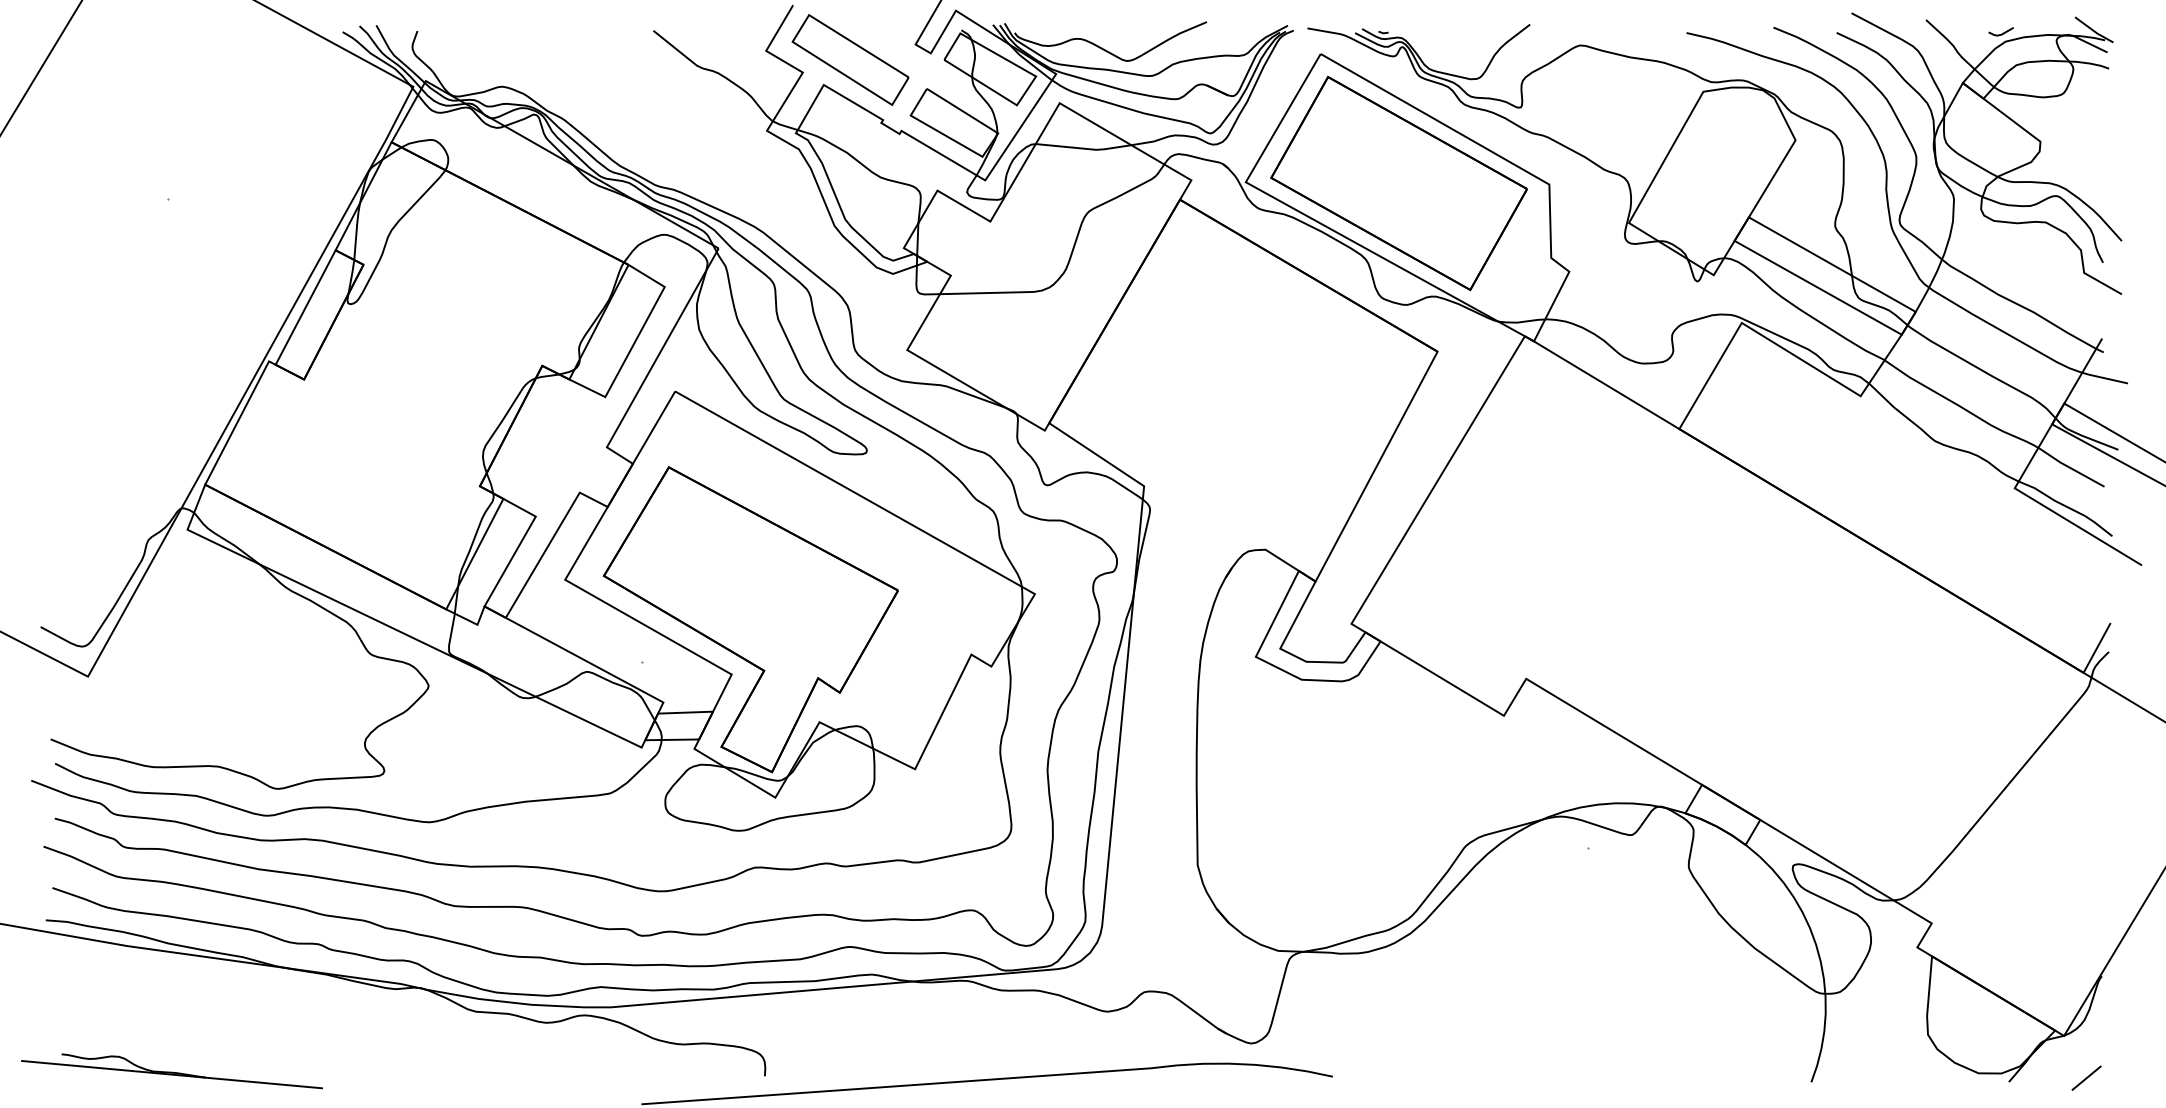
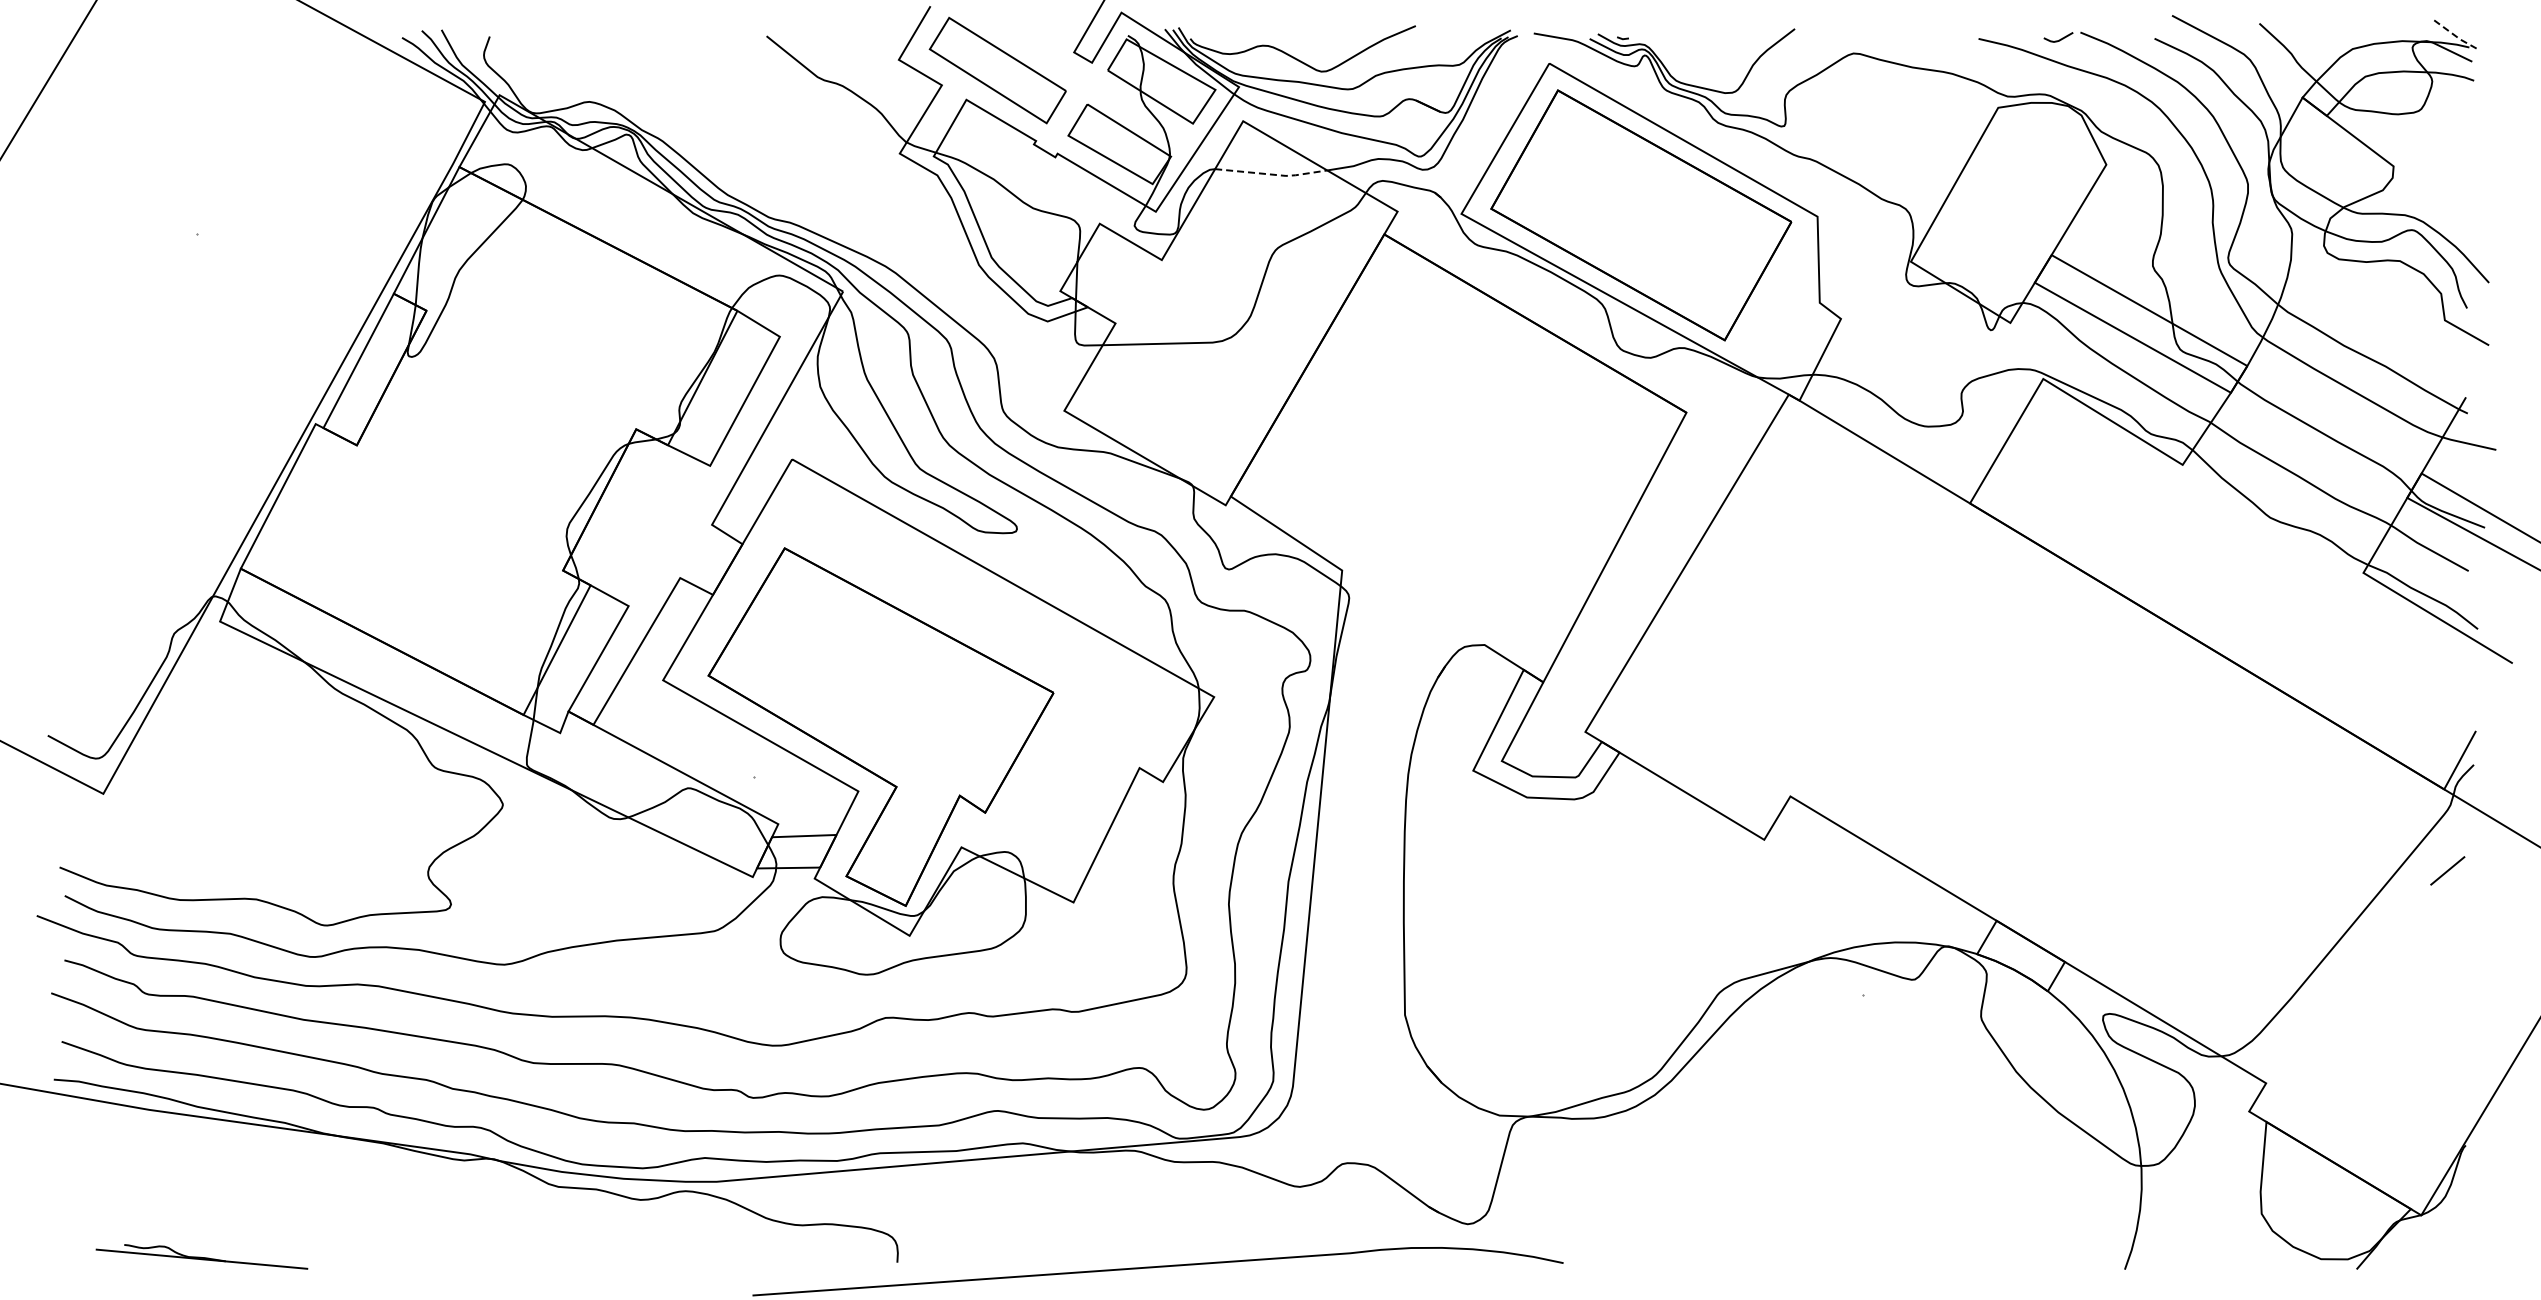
line: (2094, 30) -> (2456, 36), solid -> dashed
line: (2002, 32) -> (2060, 38), moved
line: (1084, 148) -> (1272, 174), solid -> dashed
part: (171, 1071) -> (201, 1256), size x0.6
line: (2086, 1077) -> (2447, 870), moved

